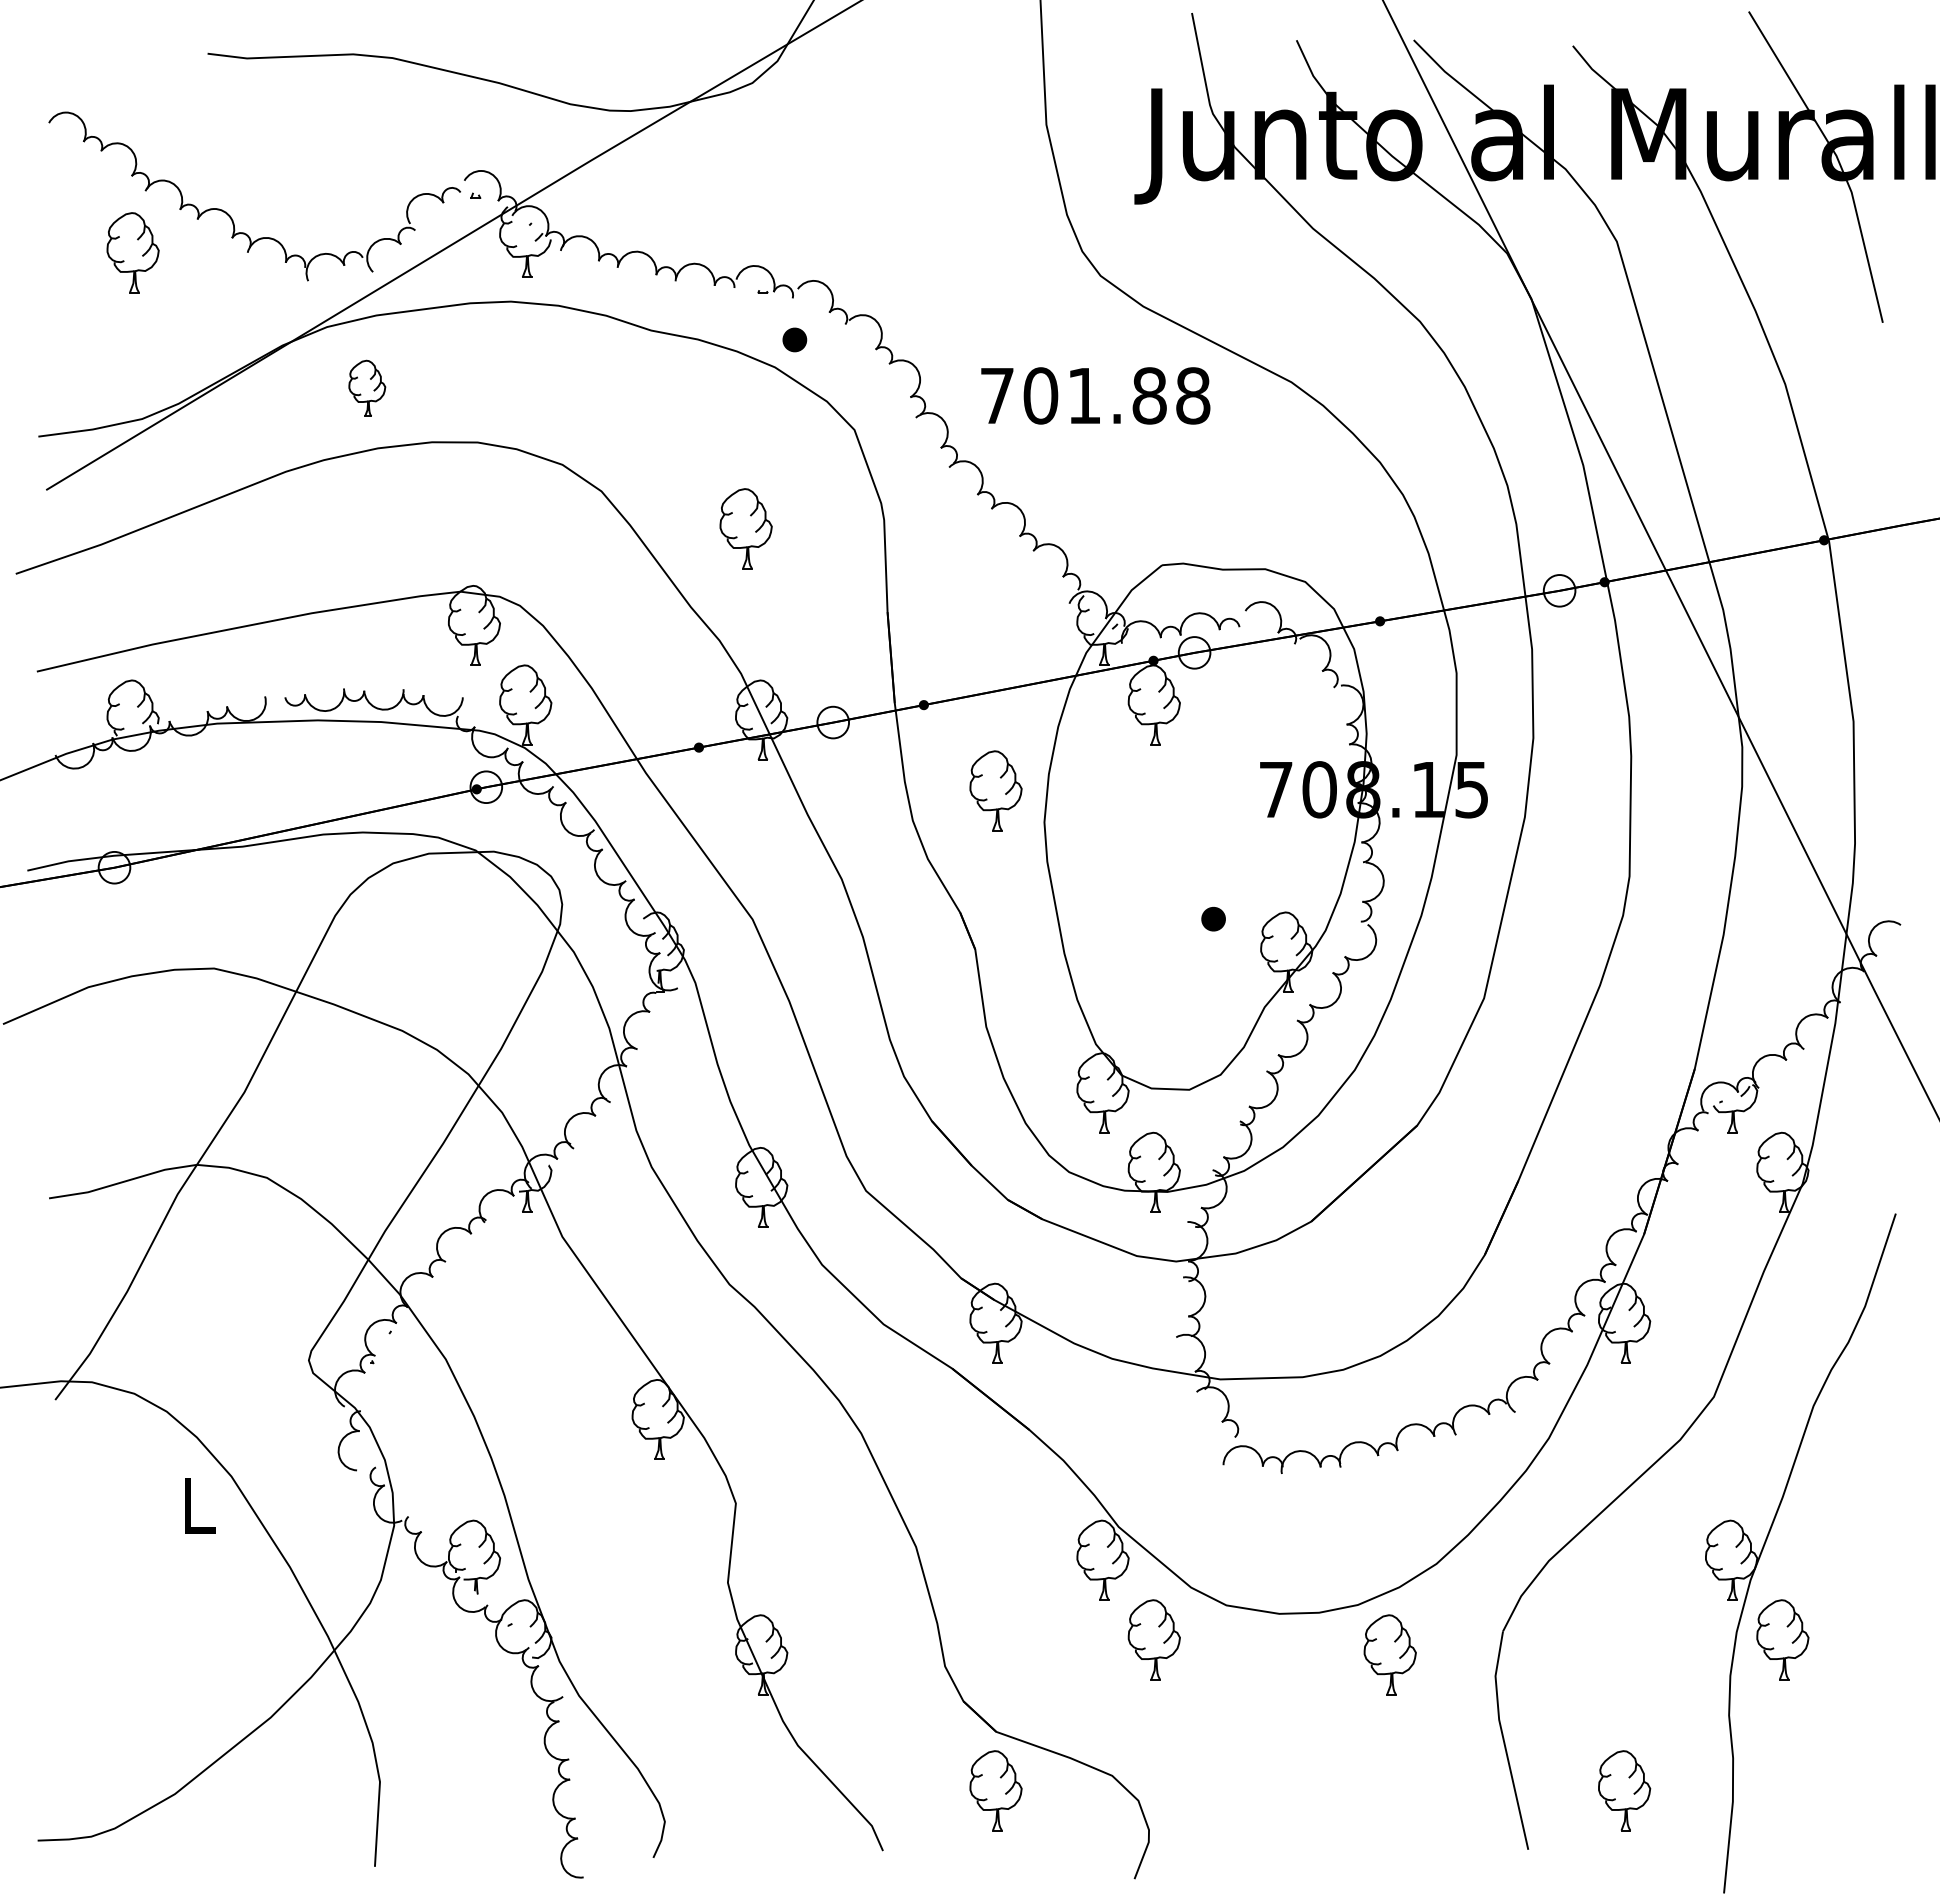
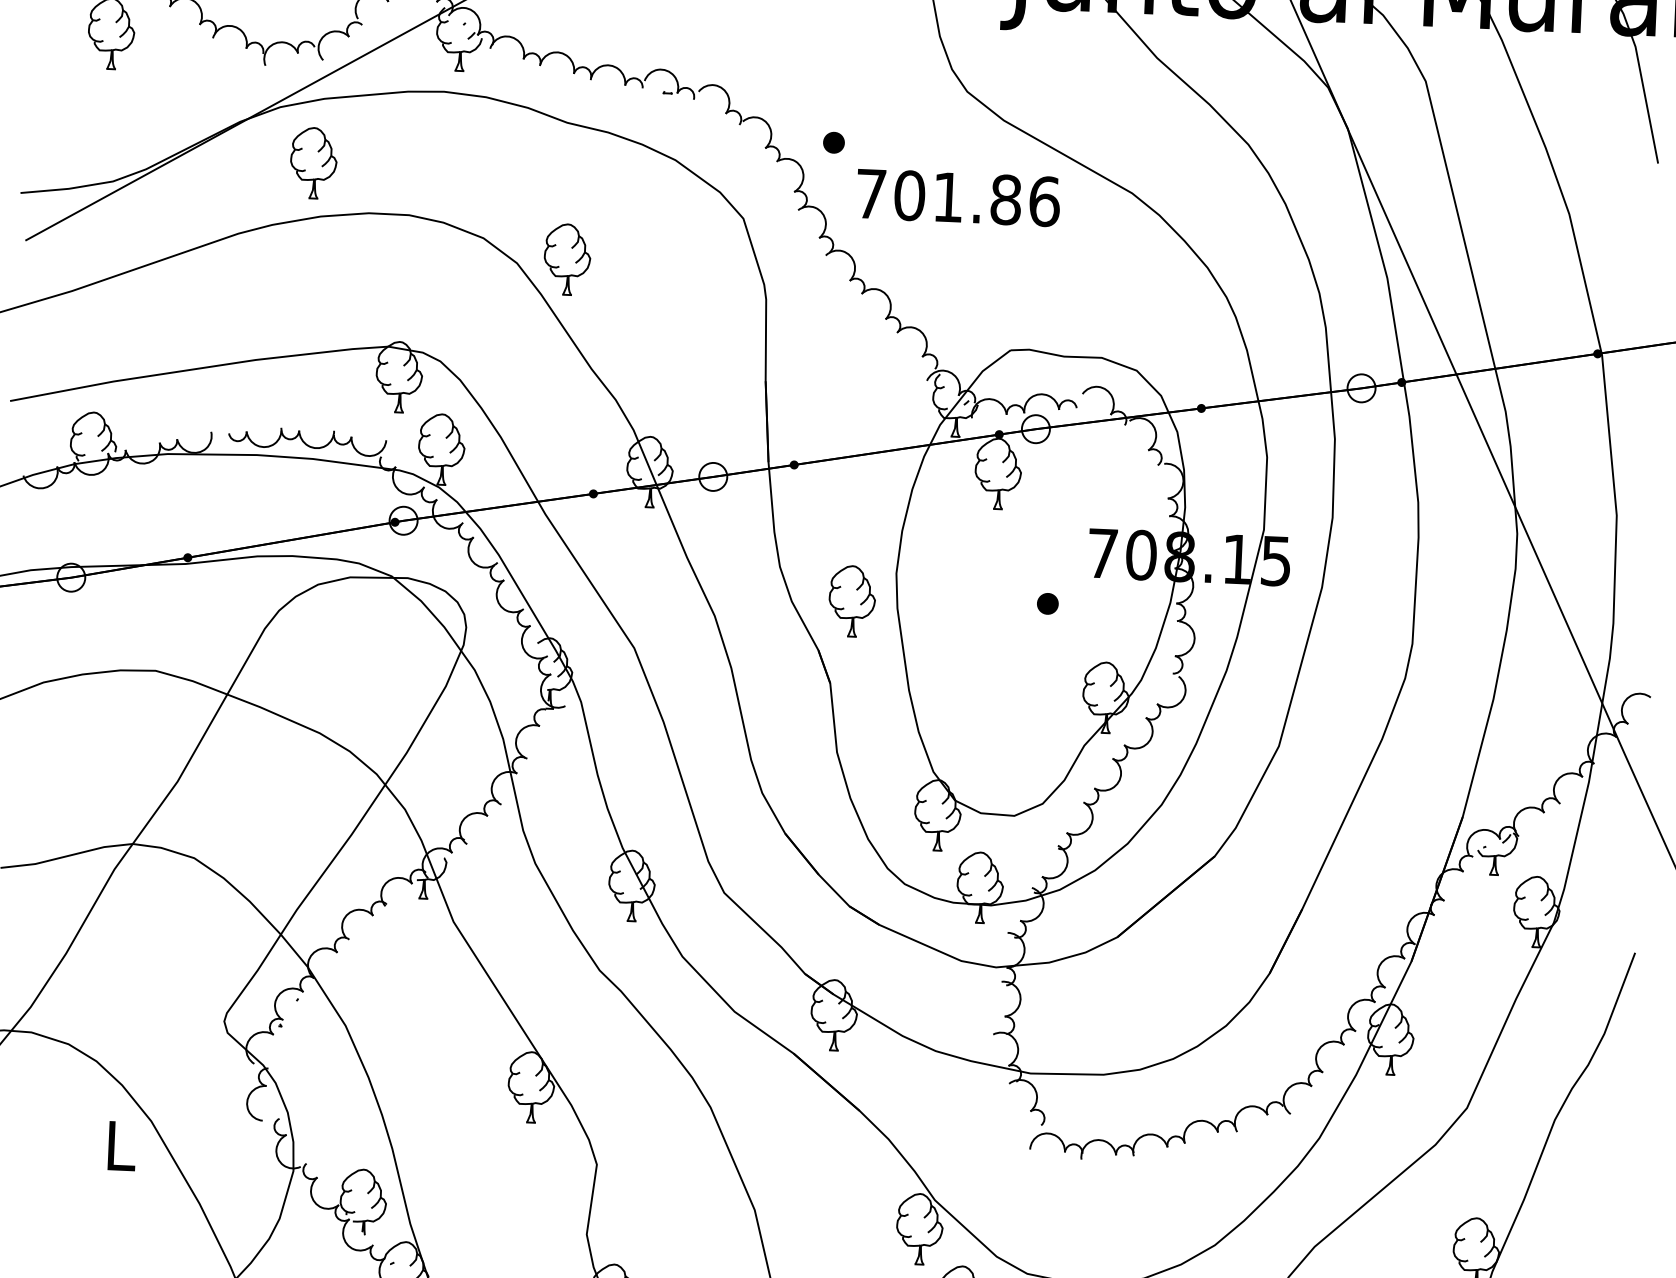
part: (794, 339) -> (833, 142), moved
part: (366, 388) -> (312, 163), size x1.43
text: (1193, 395) -> (1044, 201), 701.88 -> 701.86
part: (745, 528) -> (566, 259), moved
part: (995, 790) -> (851, 600), moved
fill: (244, 839) -> (187, 557), added
part: (1213, 919) -> (1047, 604), moved

